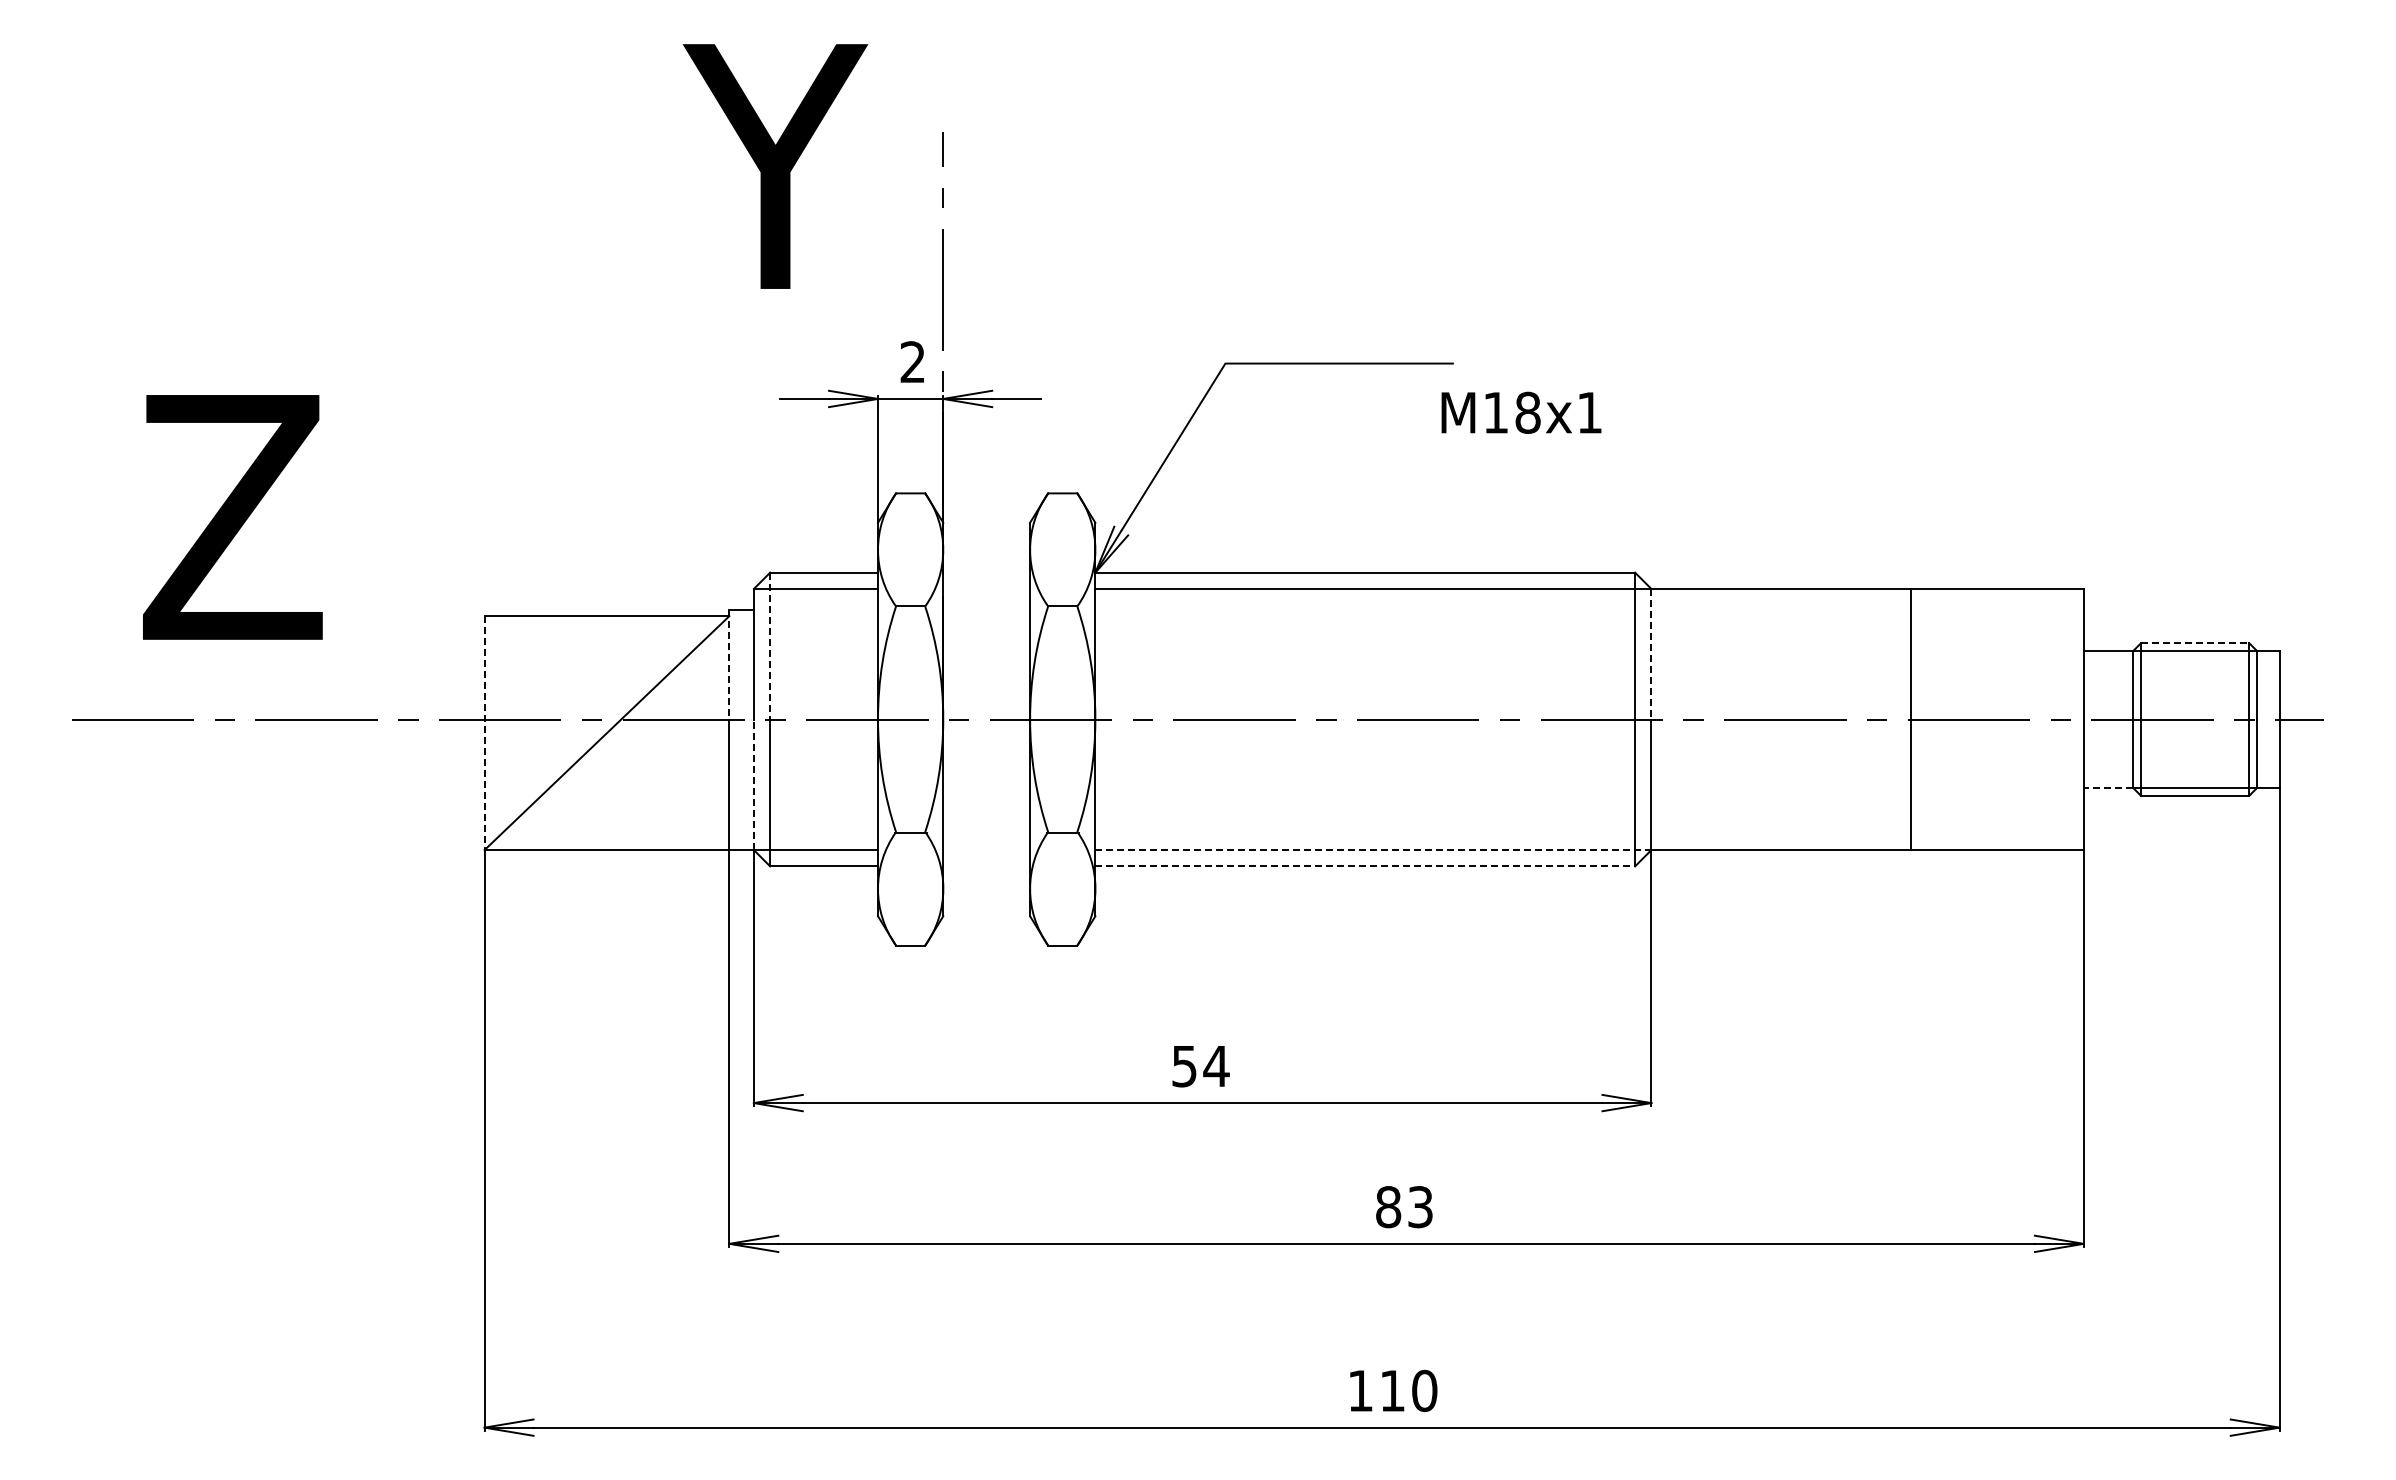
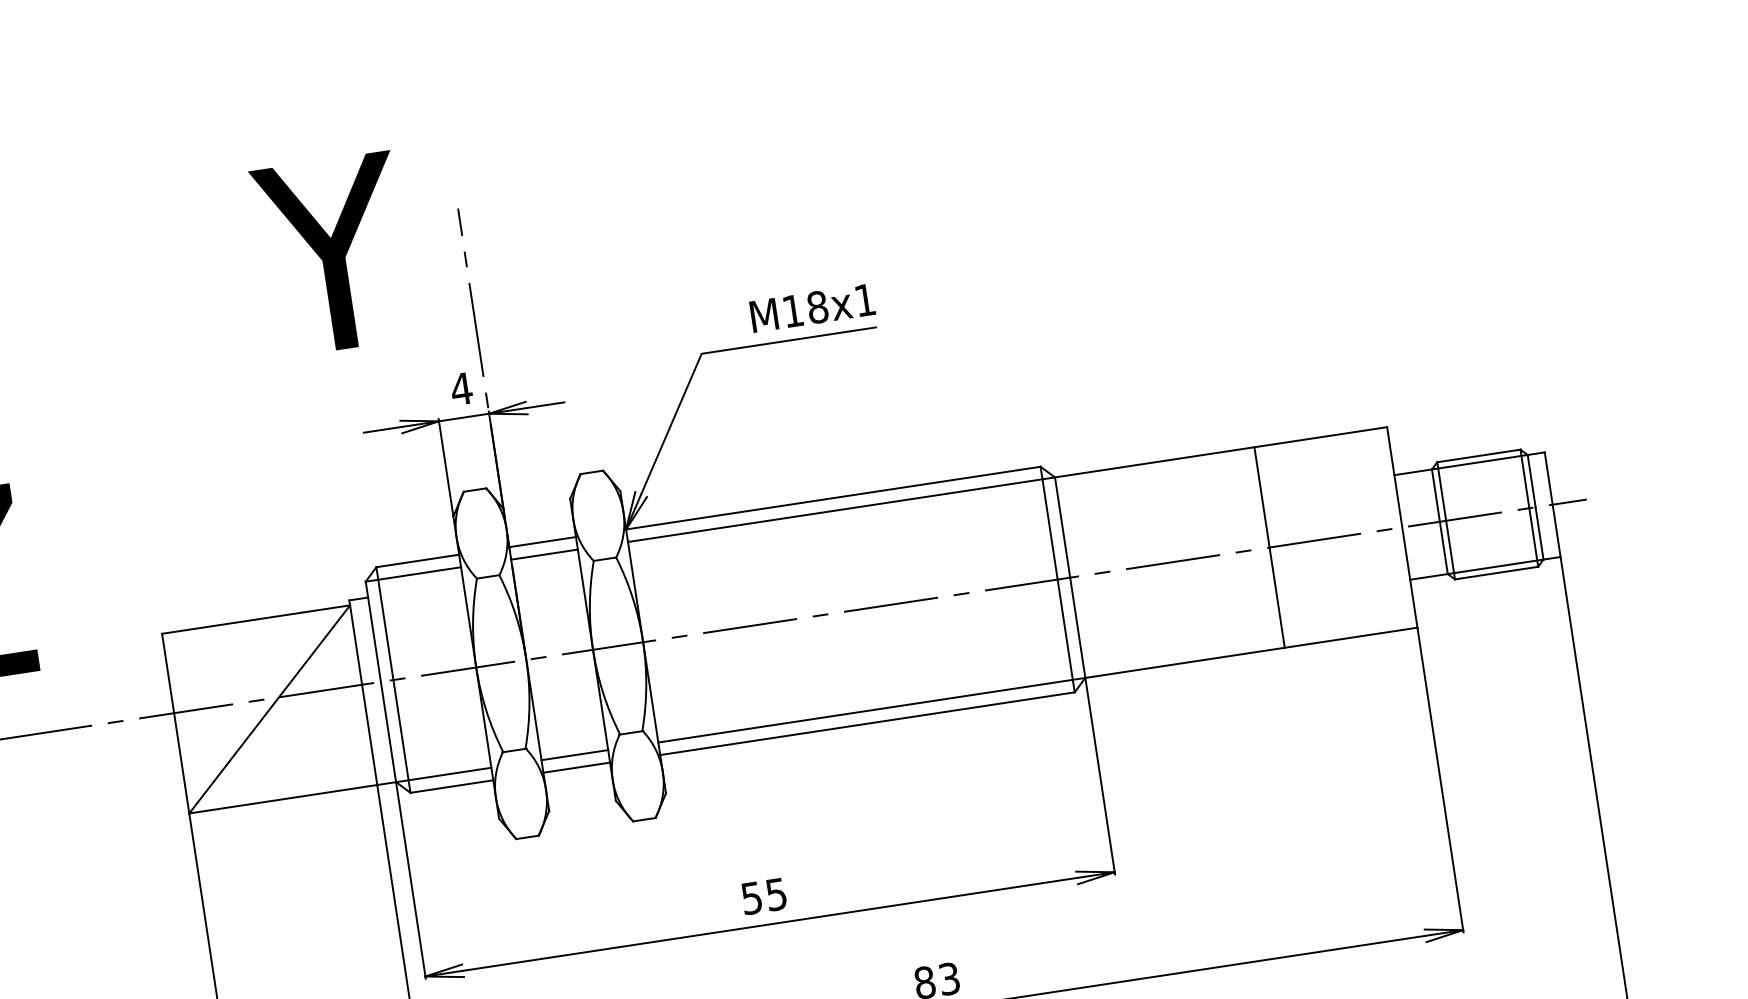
text: (912, 361) -> (461, 388), 2 -> 4
text: (1521, 412) -> (812, 307), moved
line: (986, 572) -> (542, 542), added
line: (986, 588) -> (544, 554), added
line: (2195, 643) -> (1479, 456), dashed -> solid
line: (770, 646) -> (385, 623), dashed -> solid
line: (1651, 654) -> (1062, 527), dashed -> solid
line: (729, 664) -> (355, 642), dashed -> solid
line: (484, 733) -> (175, 723), dashed -> solid
line: (753, 784) -> (388, 731), dashed -> solid
line: (2107, 787) -> (1428, 576), dashed -> solid
line: (986, 850) -> (574, 755), added
line: (1373, 850) -> (871, 710), dashed -> solid
line: (986, 866) -> (576, 767), added
line: (1365, 866) -> (867, 723), dashed -> solid
text: (1216, 1066) -> (776, 894), 54 -> 55

